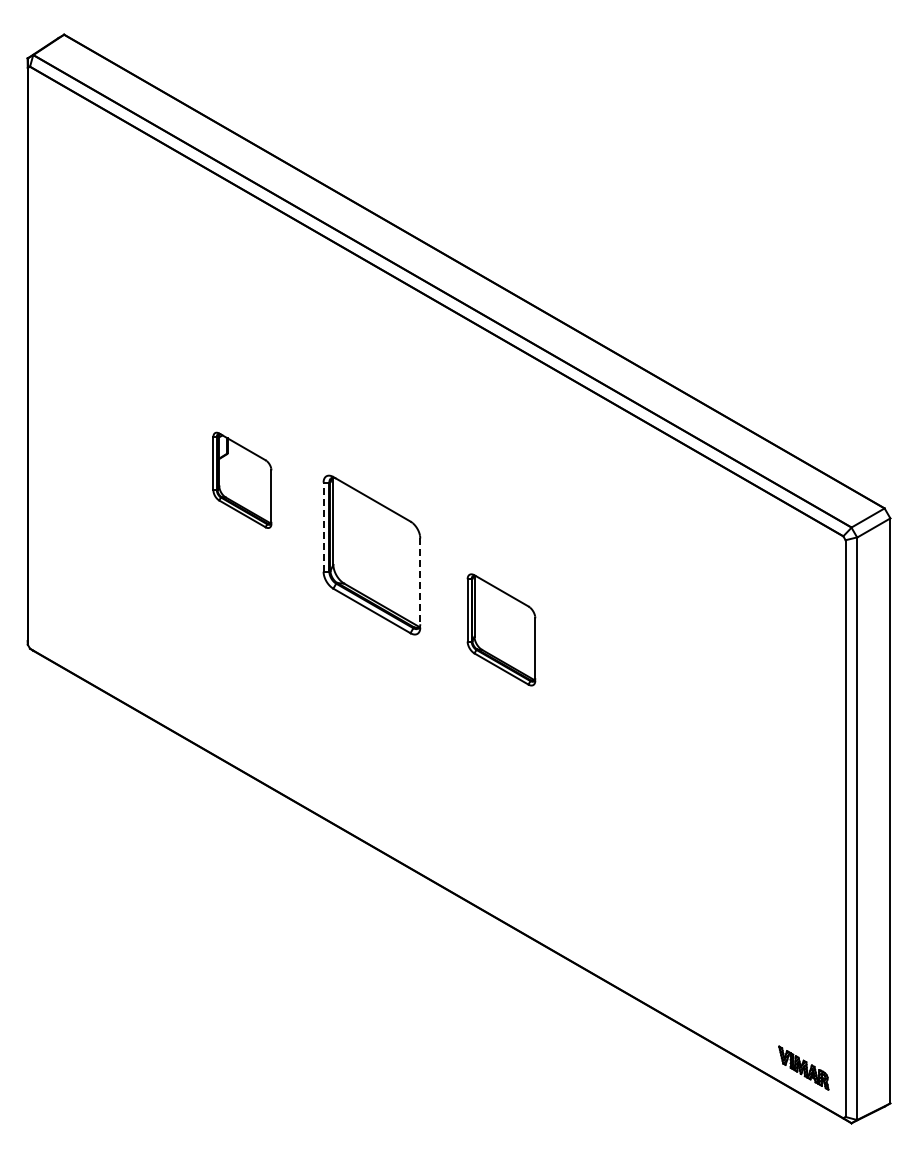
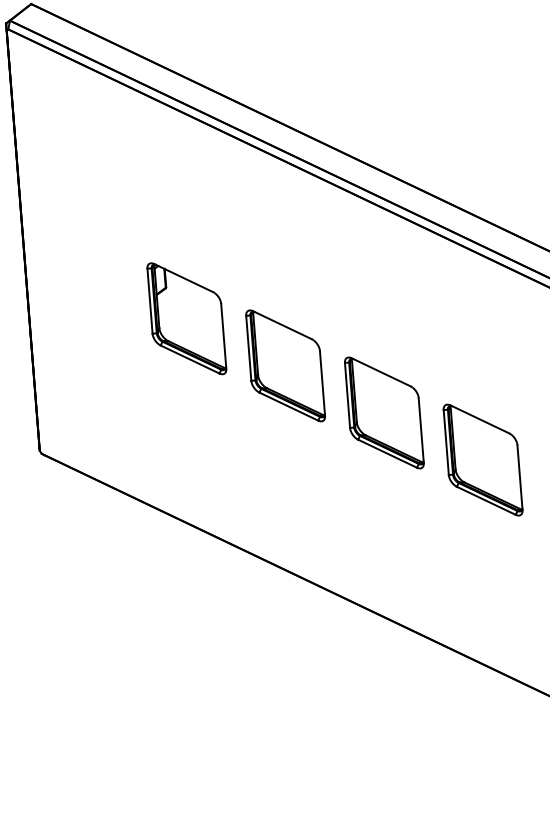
part: (242, 480) -> (186, 318), size x1.67
line: (323, 527) -> (248, 348), dashed -> solid
line: (420, 583) -> (322, 383), dashed -> solid
part: (501, 629) -> (384, 412), size x1.43
part: (630, 704) -> (482, 459), added

